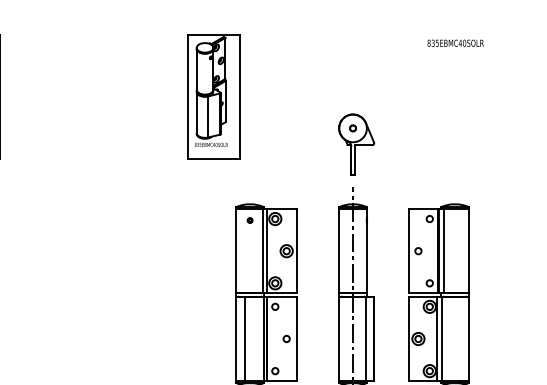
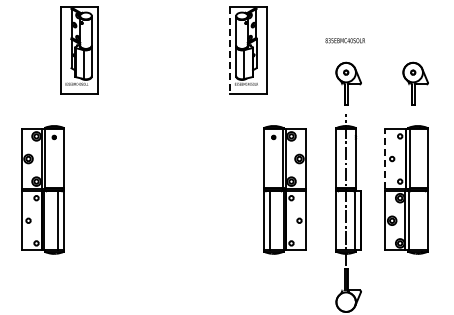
text: (454, 42) -> (344, 40), moved
line: (188, 96) -> (230, 50), solid -> dashed
part: (451, 143) -> (415, 83), added
line: (408, 251) -> (385, 159), solid -> dashed

